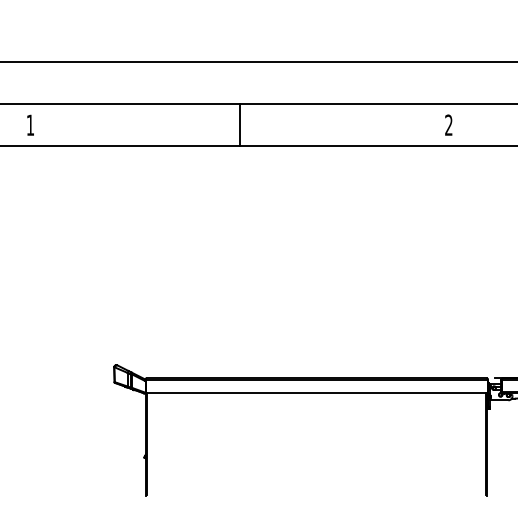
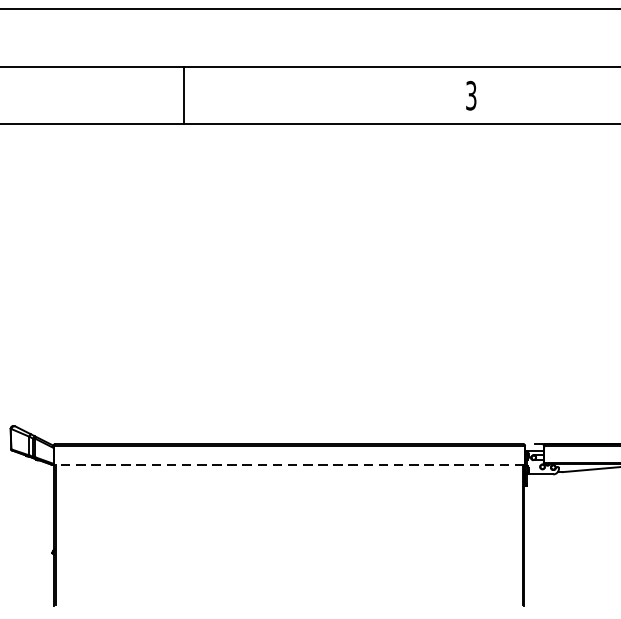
text: (448, 125) -> (470, 96), 2 -> 3
line: (316, 393) -> (289, 464), solid -> dashed

